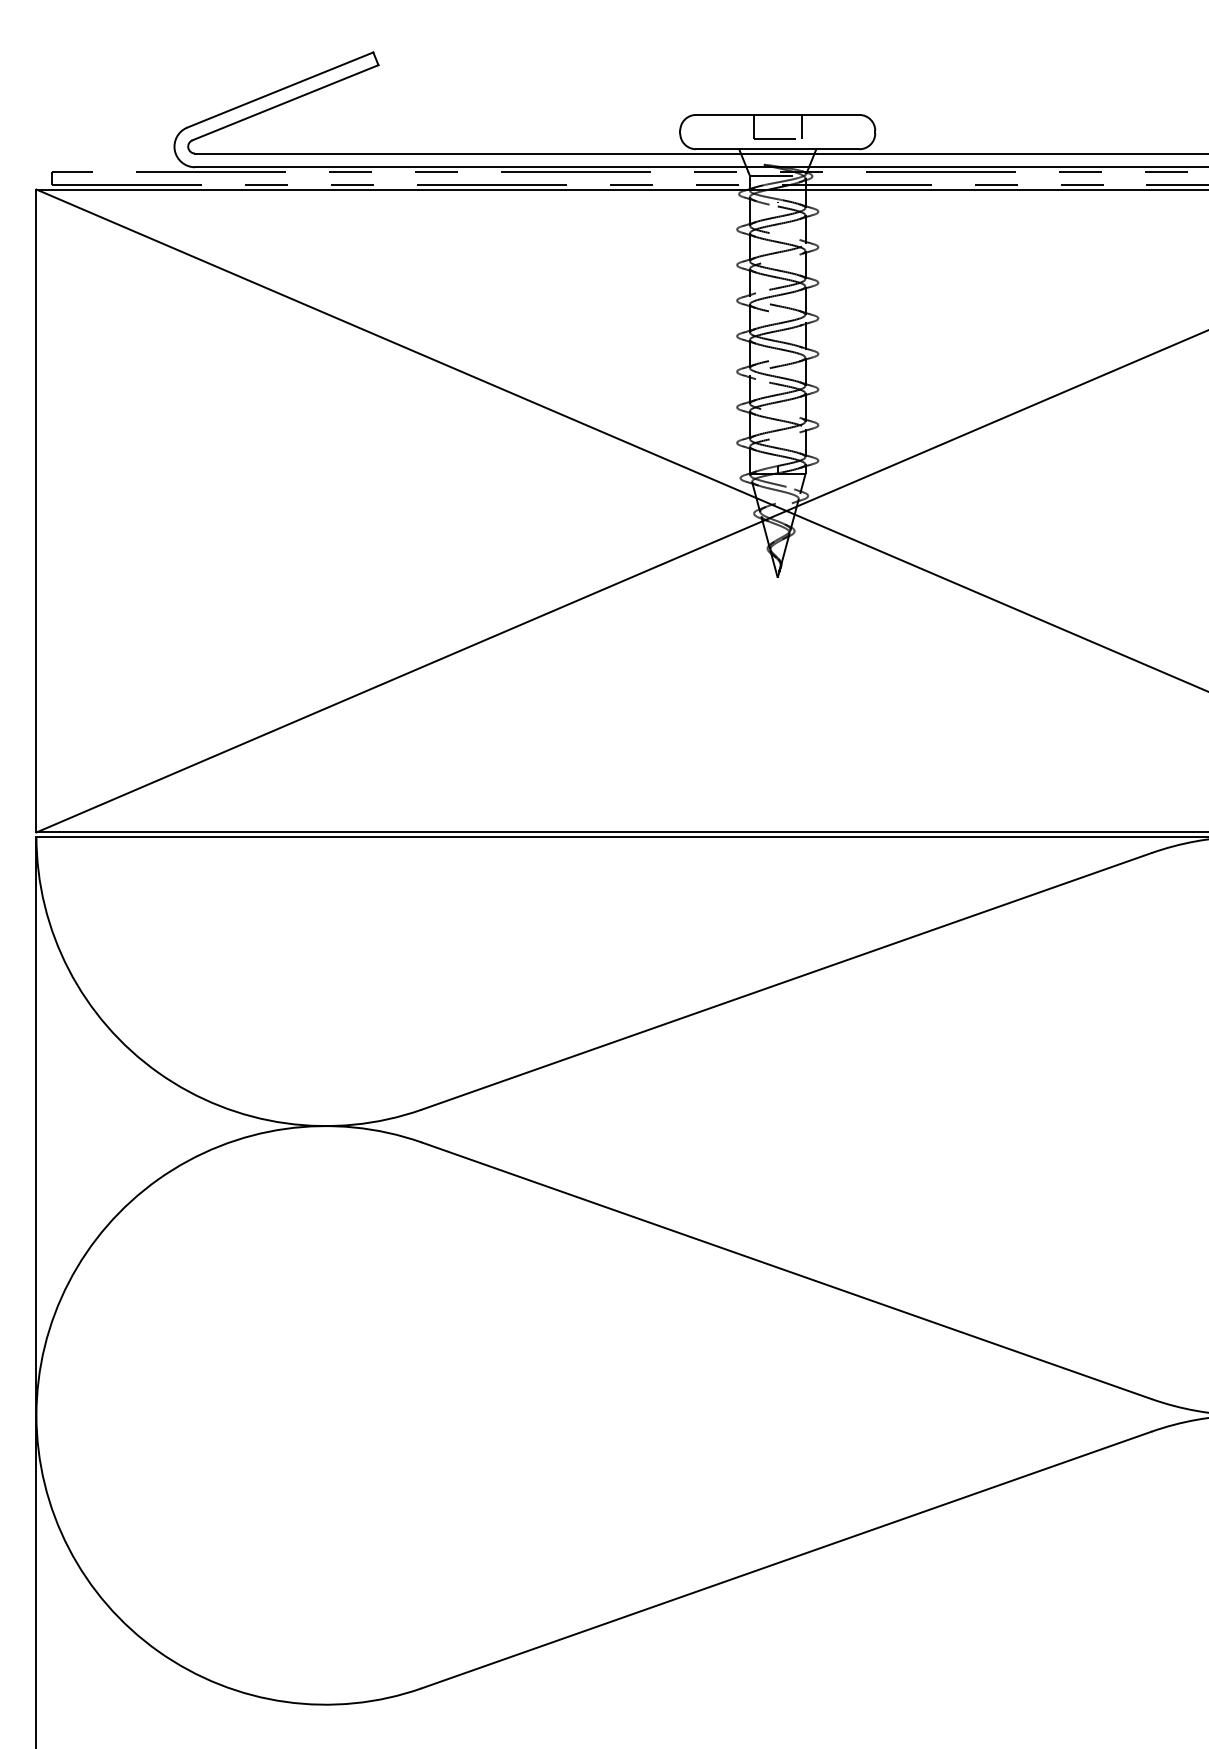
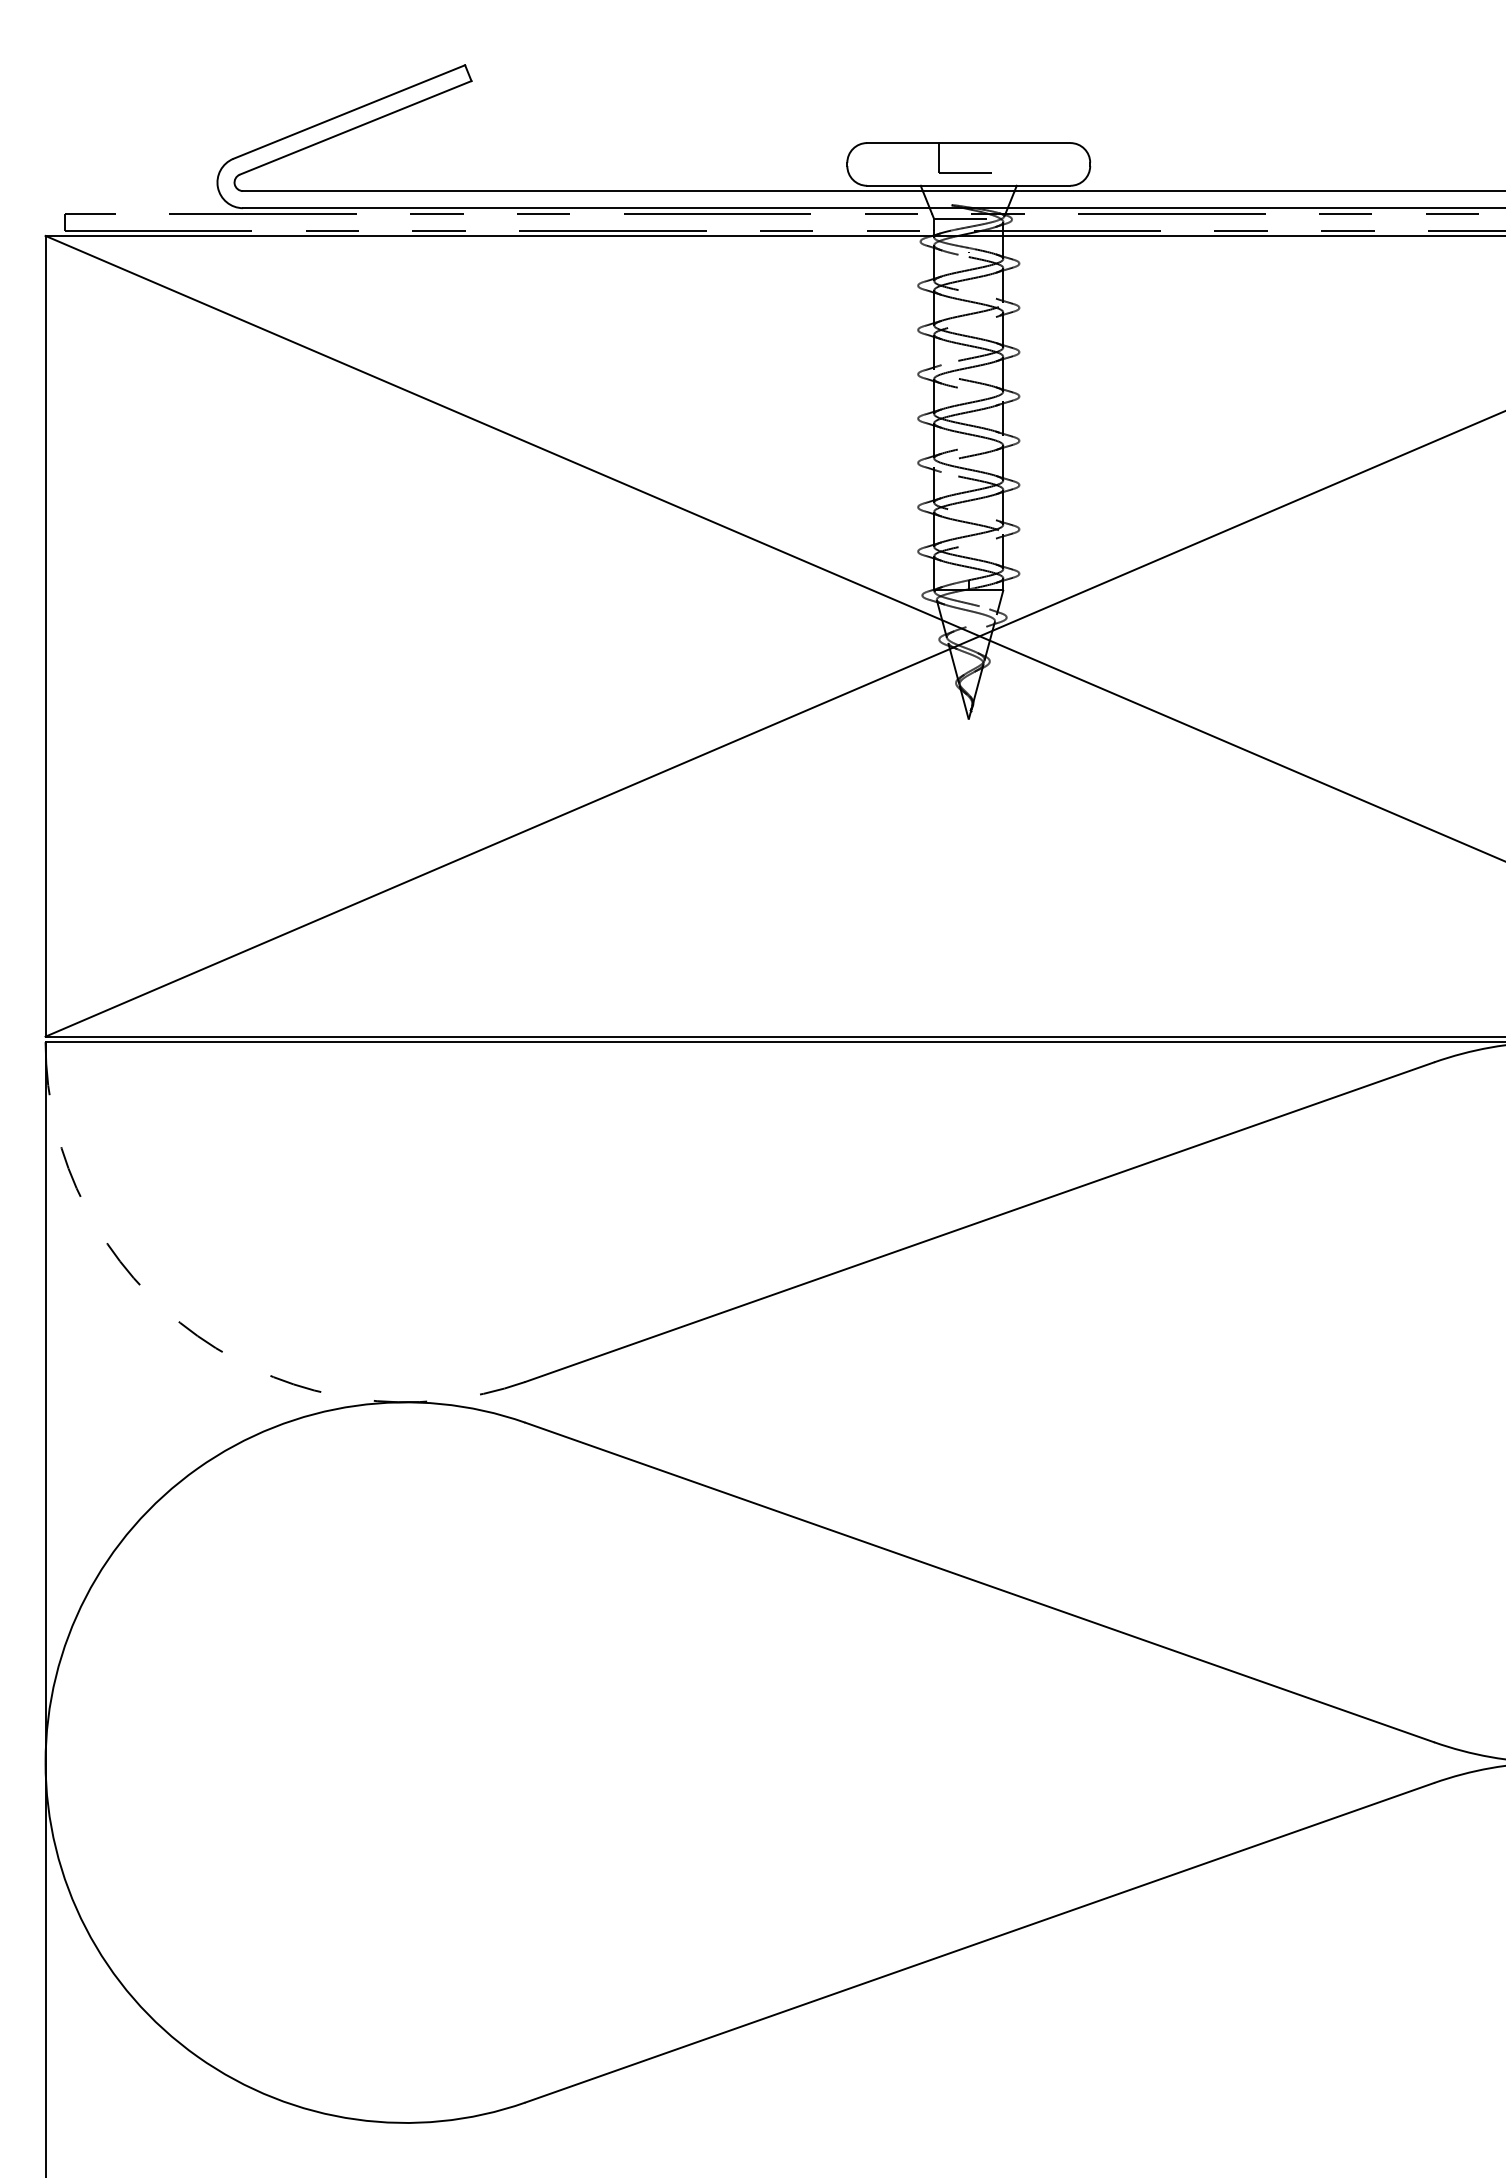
line: (801, 126) -> (998, 157), removed
arc: (158, 1072) -> (197, 1335), solid -> dashed

